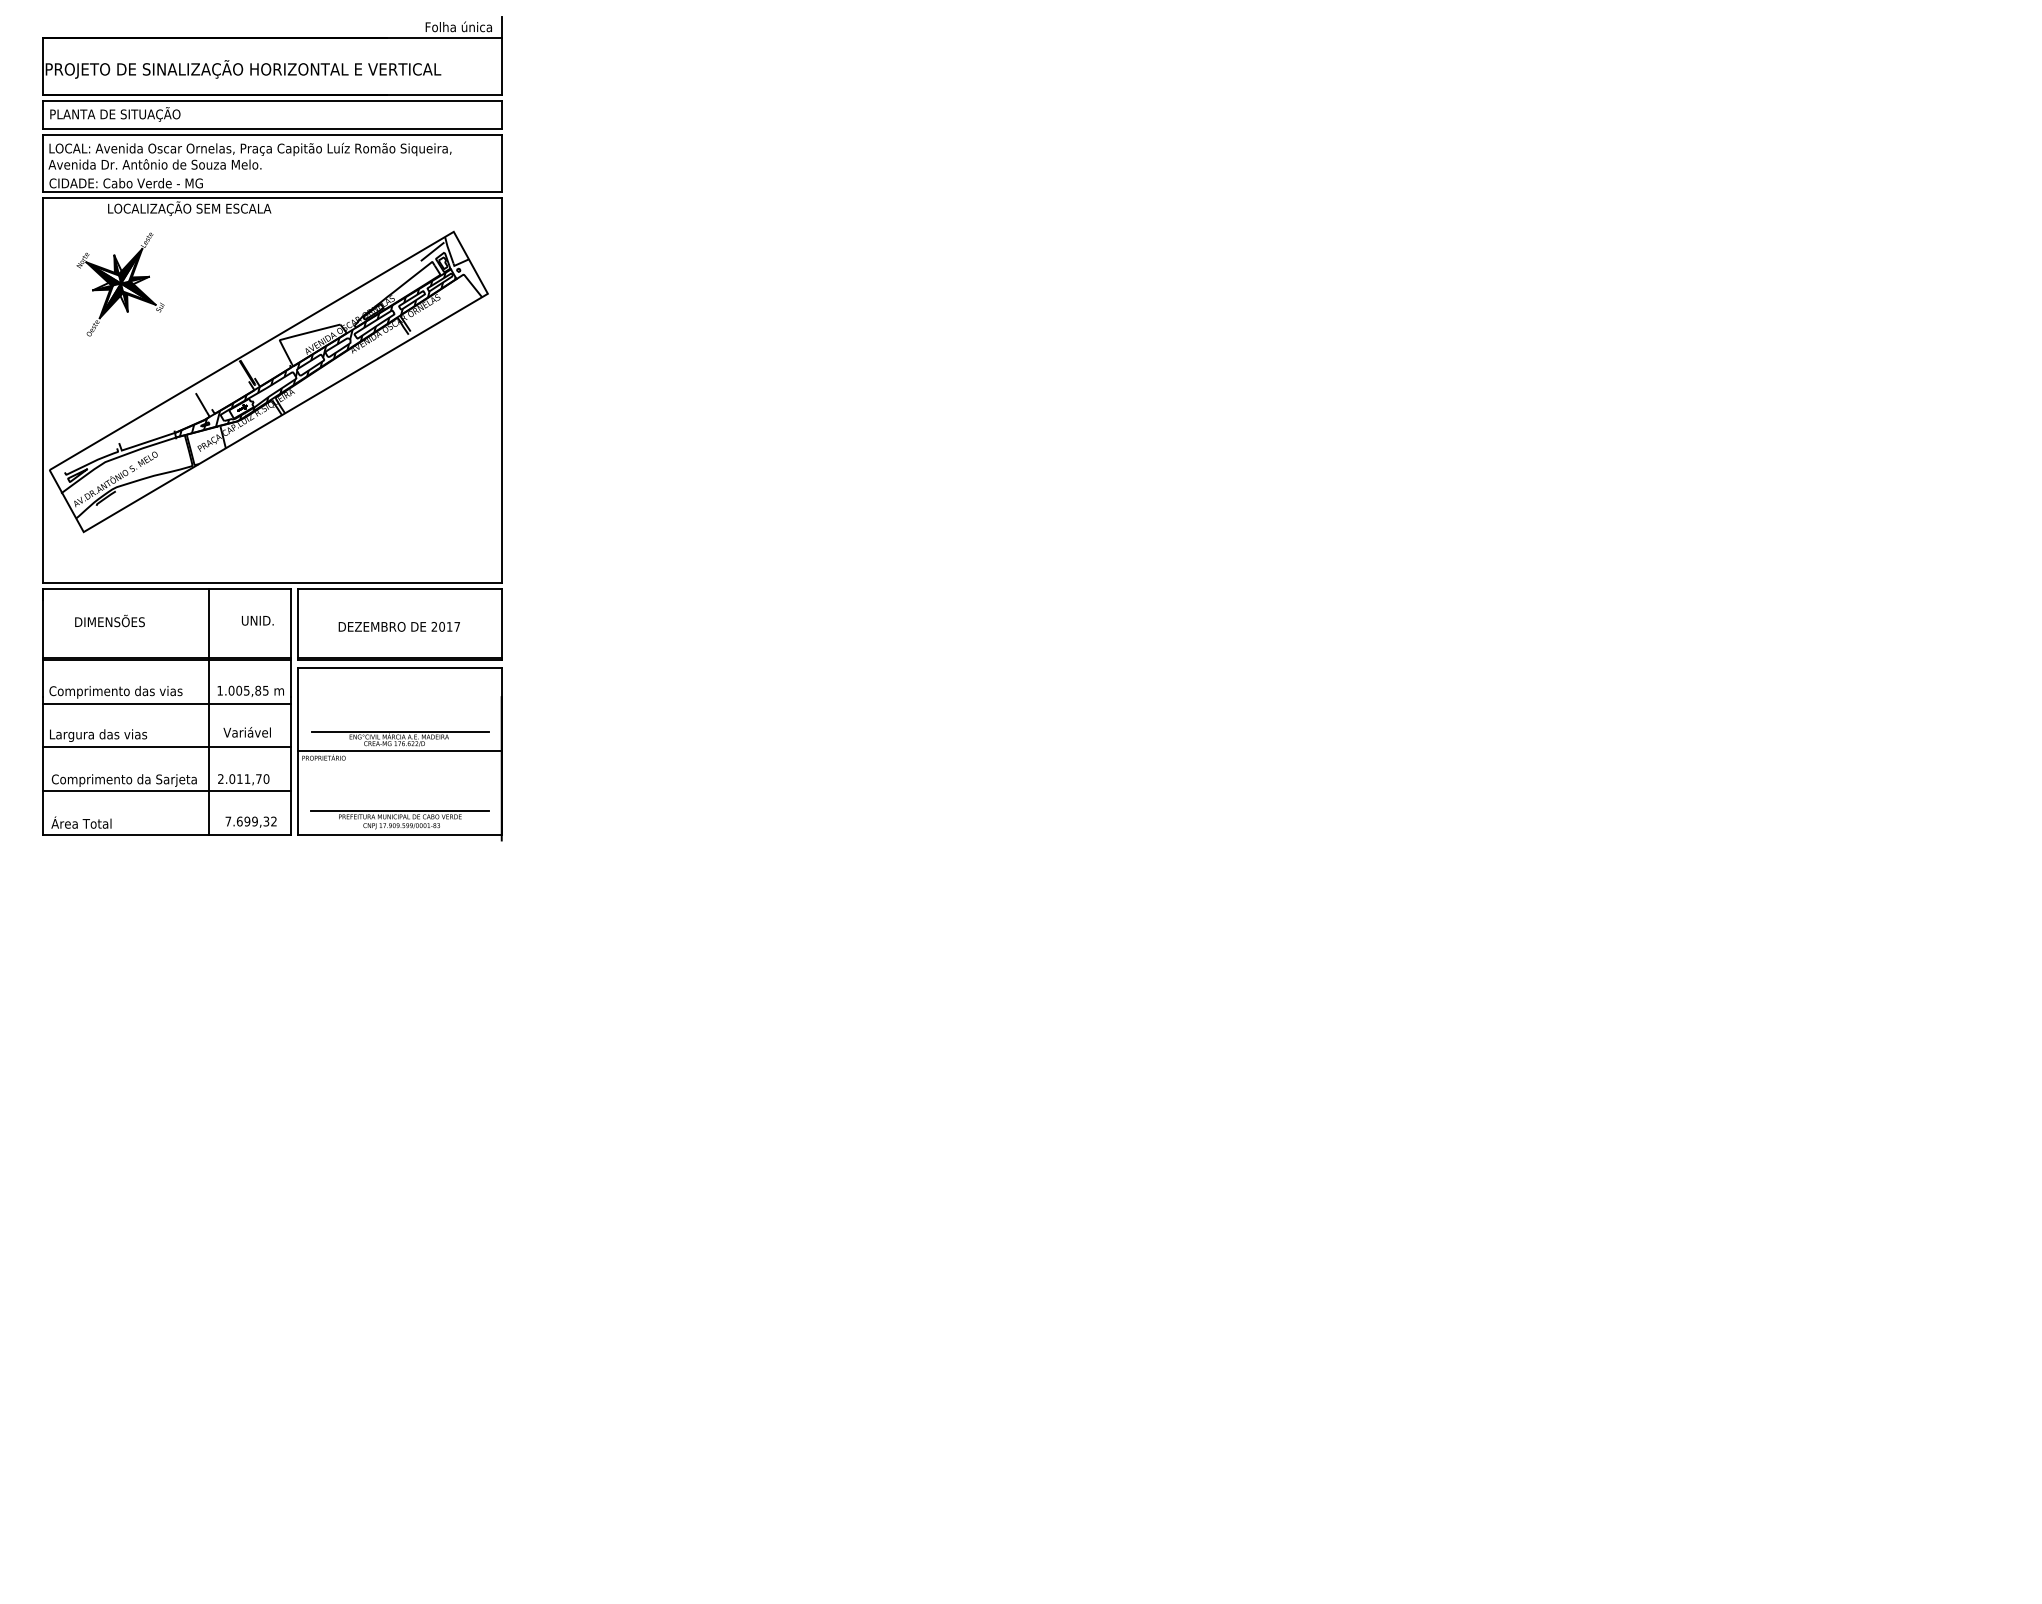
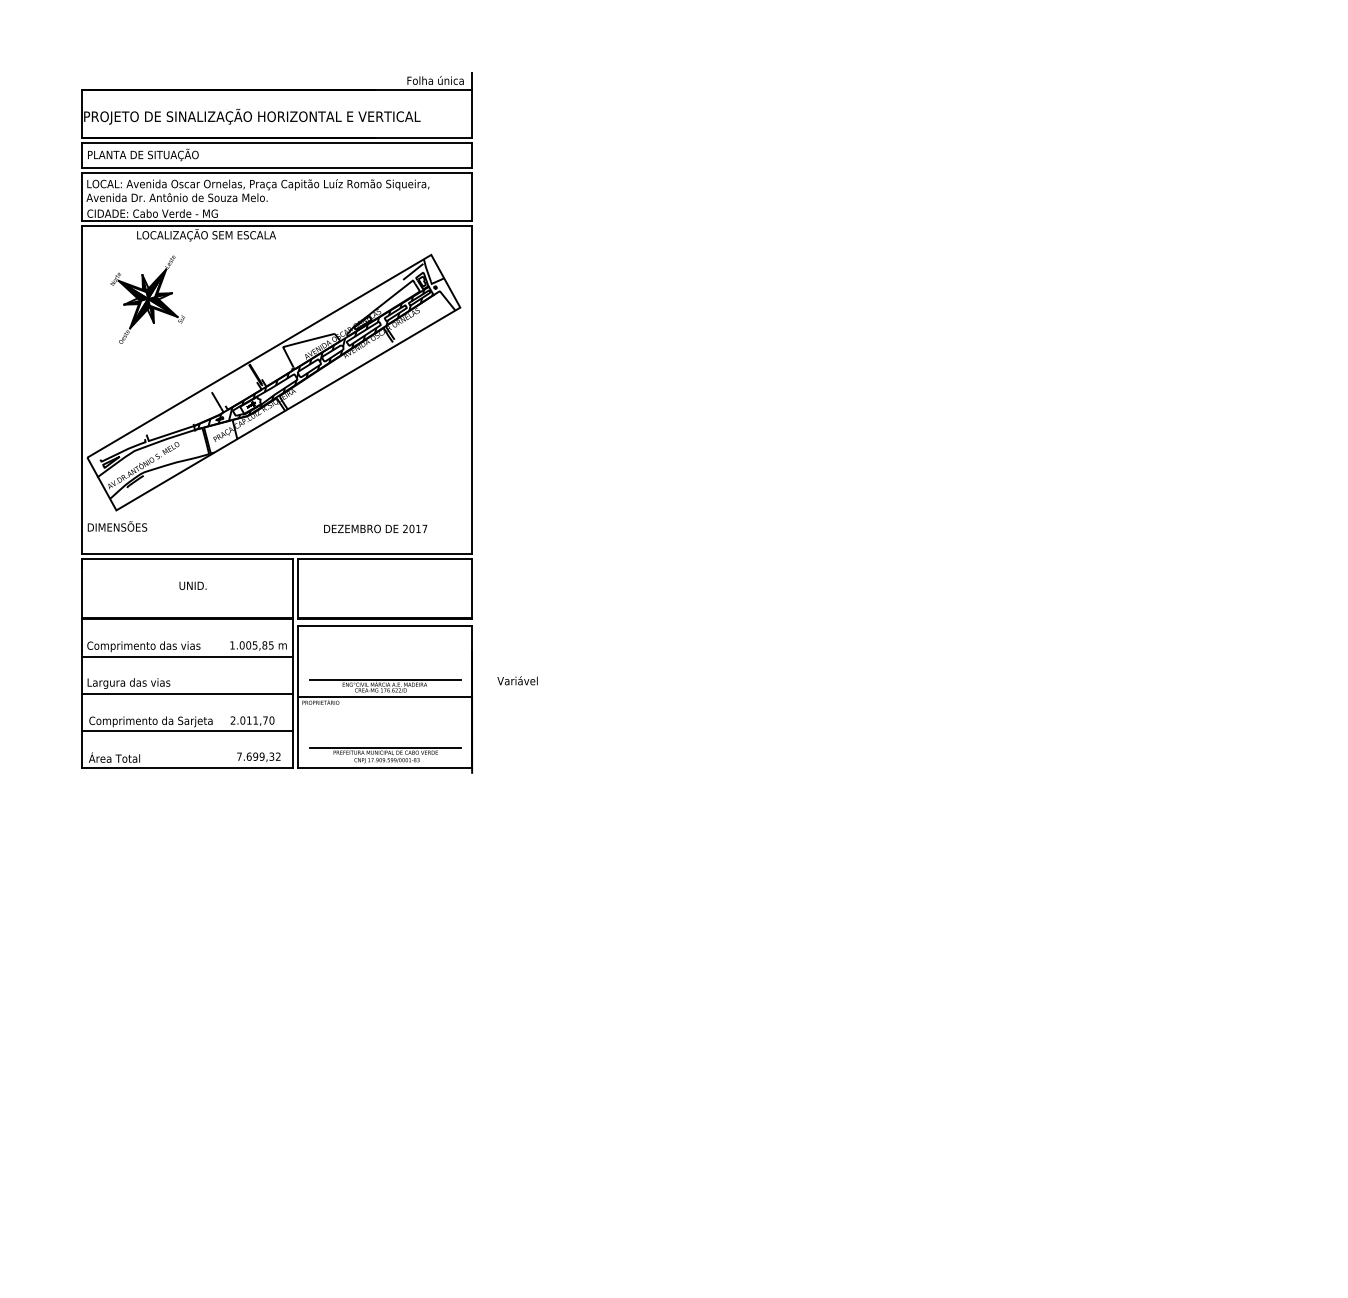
text: (109, 620) -> (117, 526), moved
text: (257, 620) -> (192, 585), moved
text: (398, 626) -> (374, 528), moved
line: (209, 711) -> (223, 663), removed
text: (246, 732) -> (516, 680), moved

